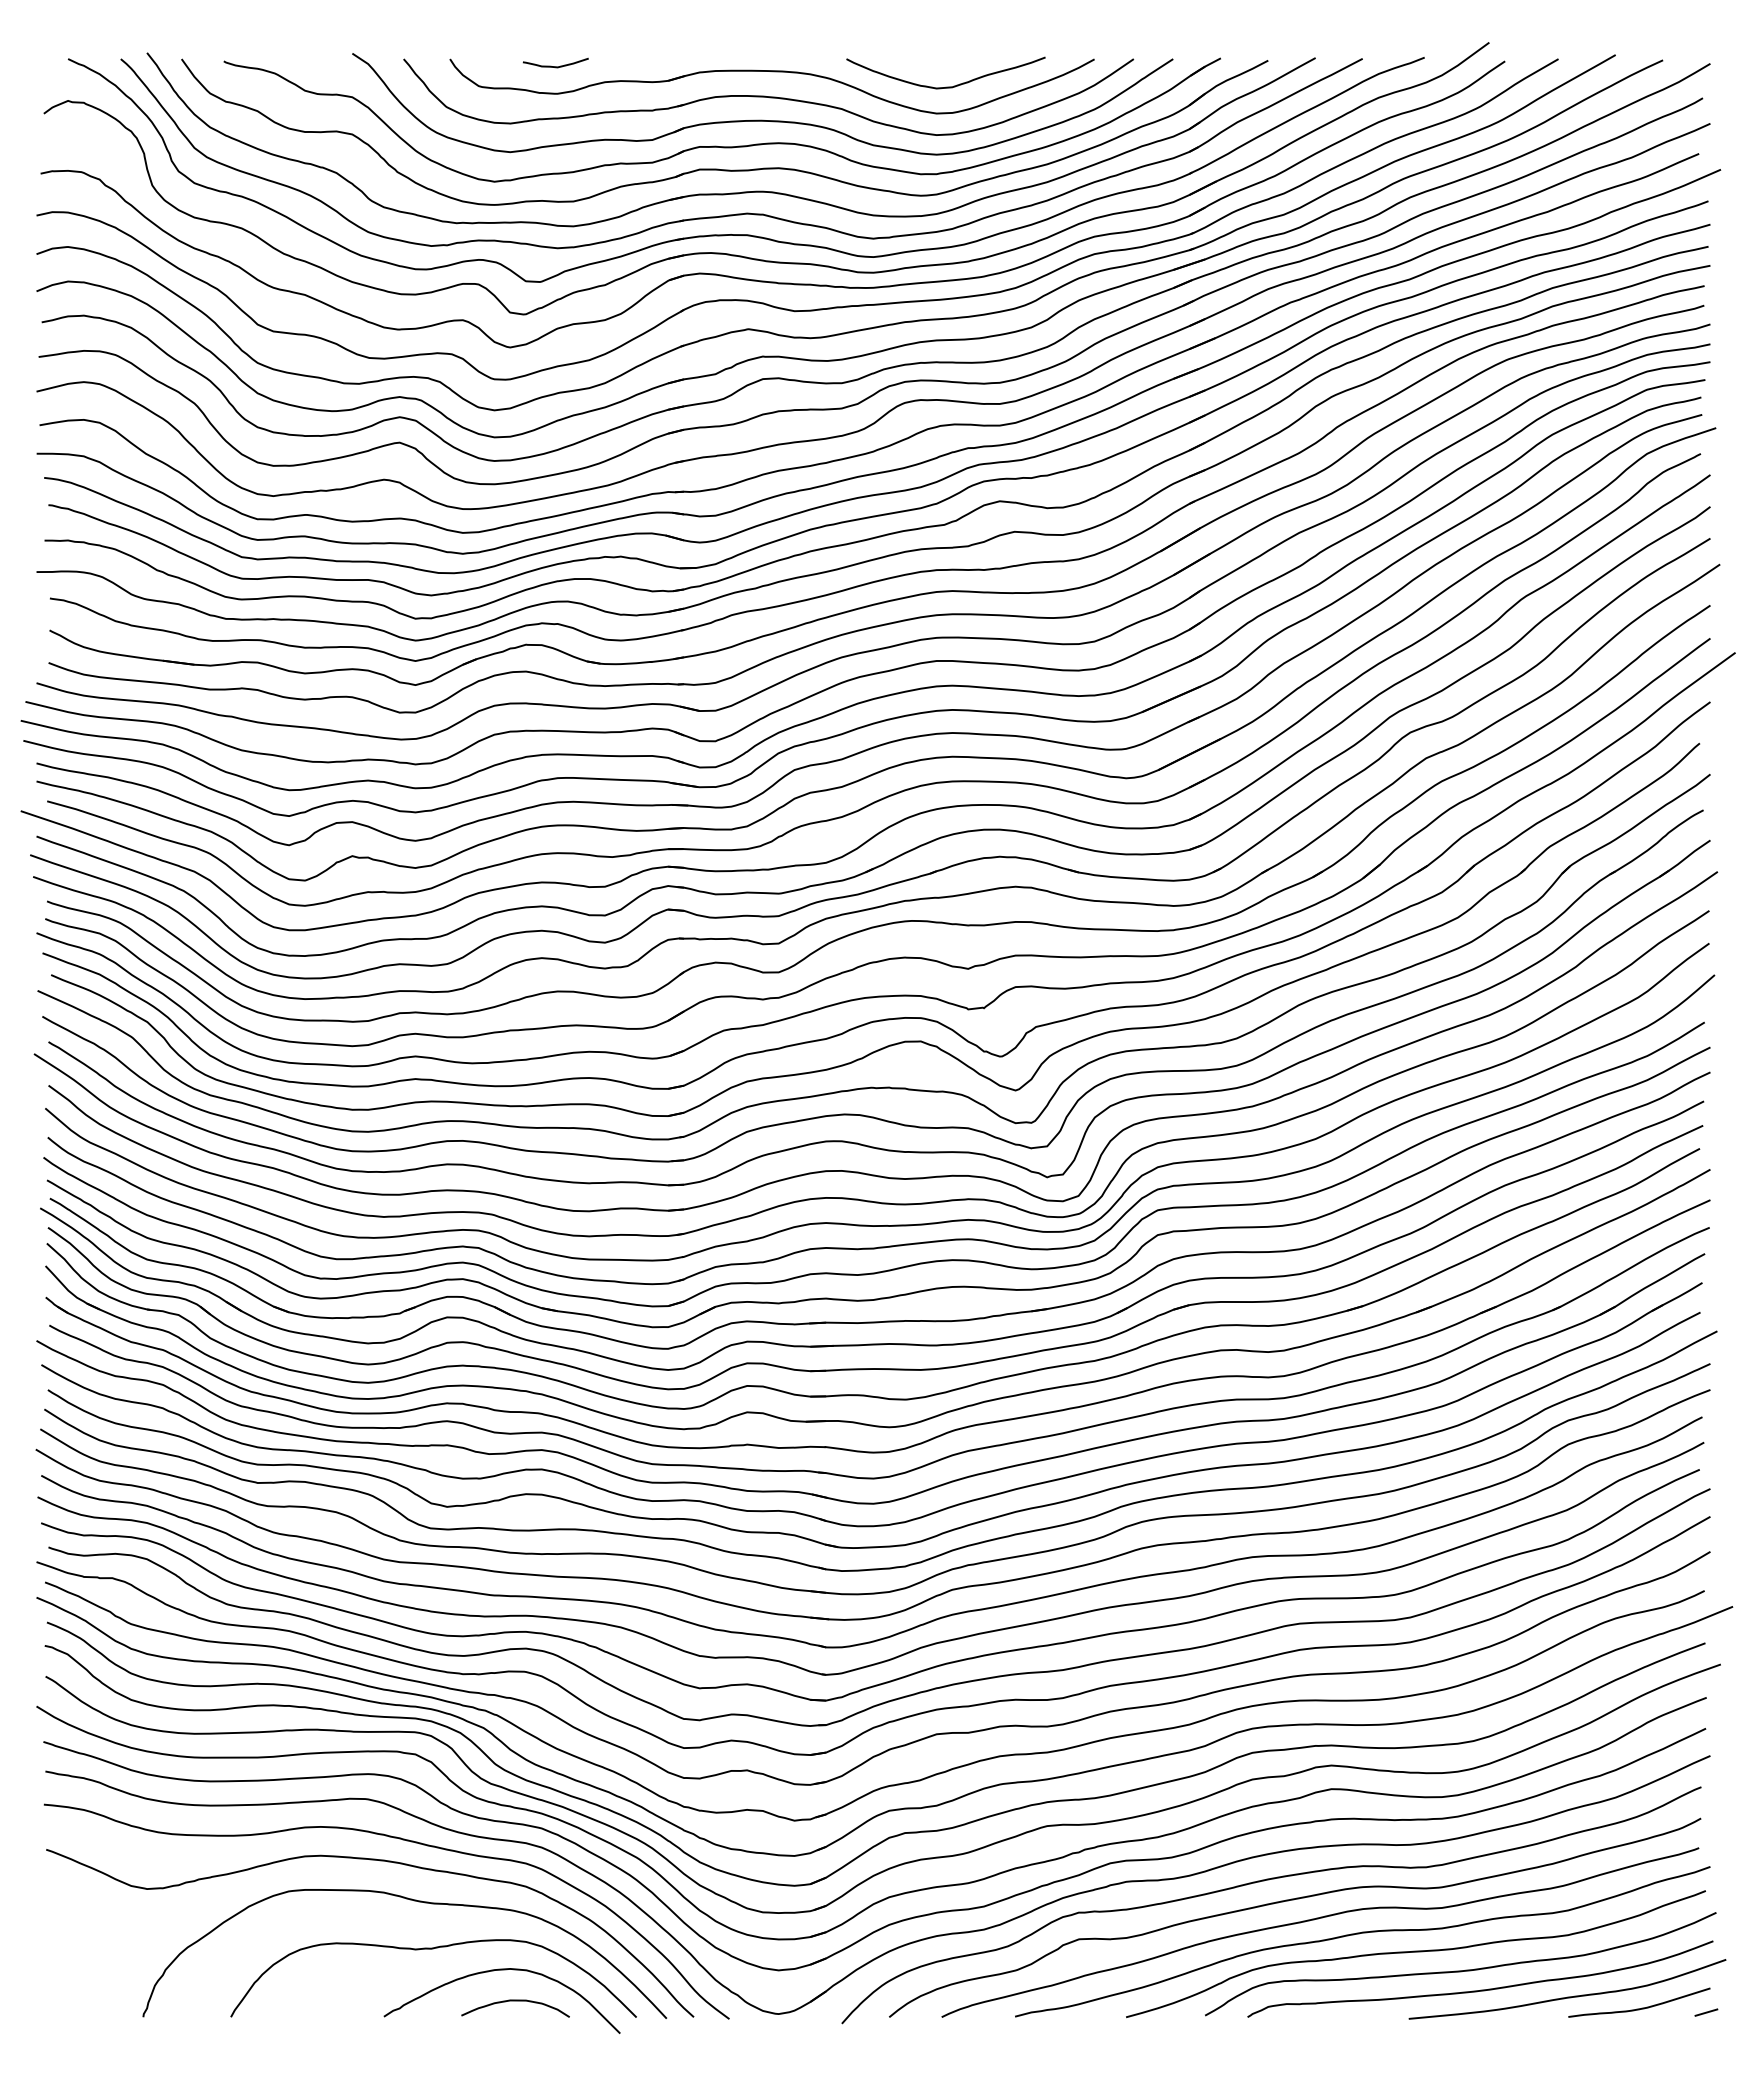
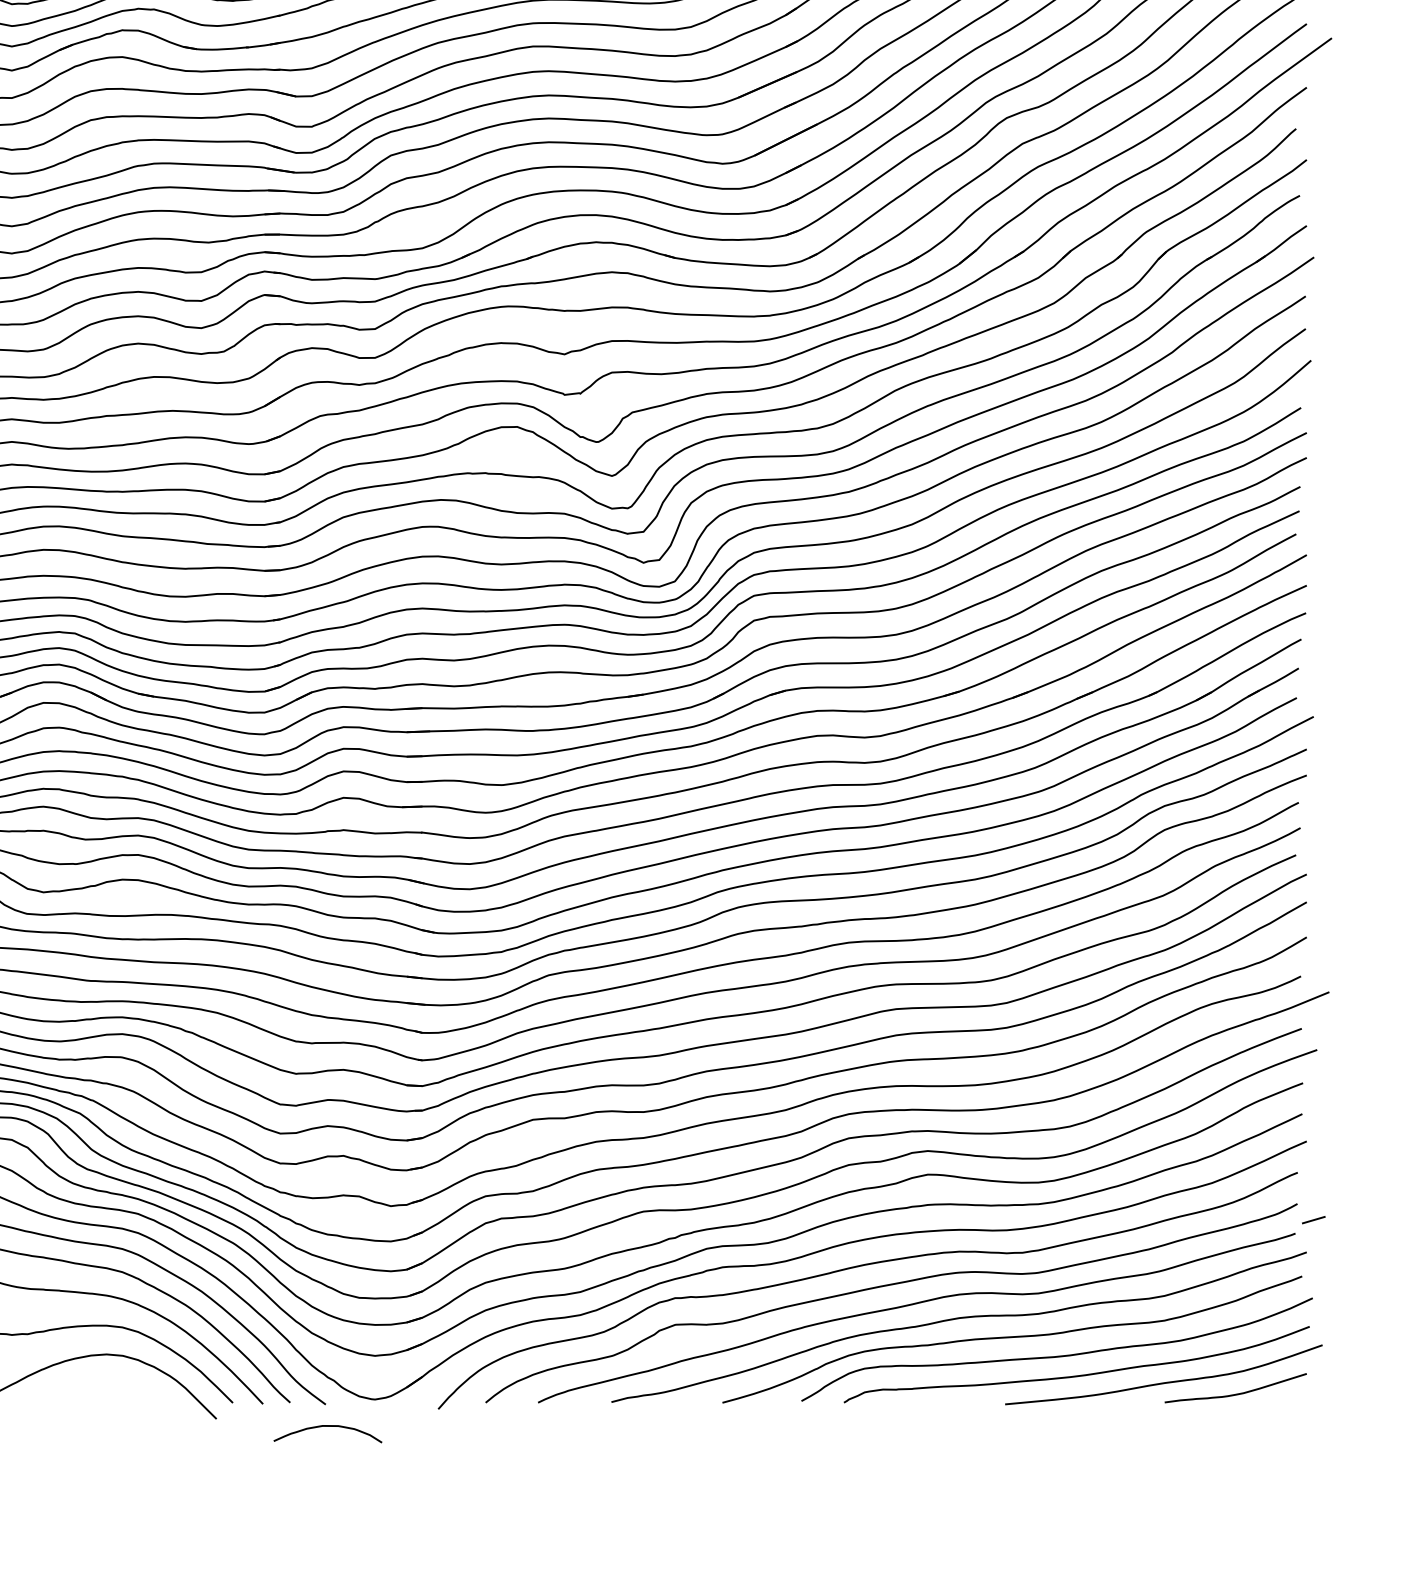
curve: (515, 2001) -> (327, 1426), moved
line: (1706, 2012) -> (1313, 1219), moved

